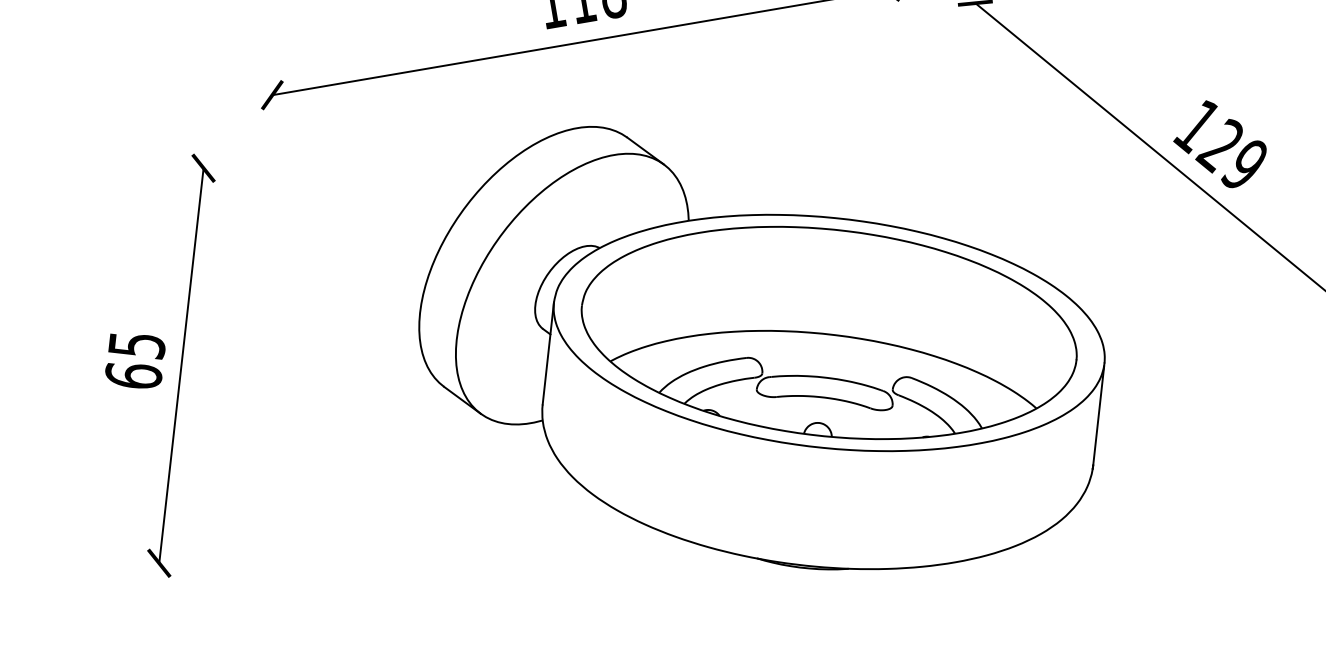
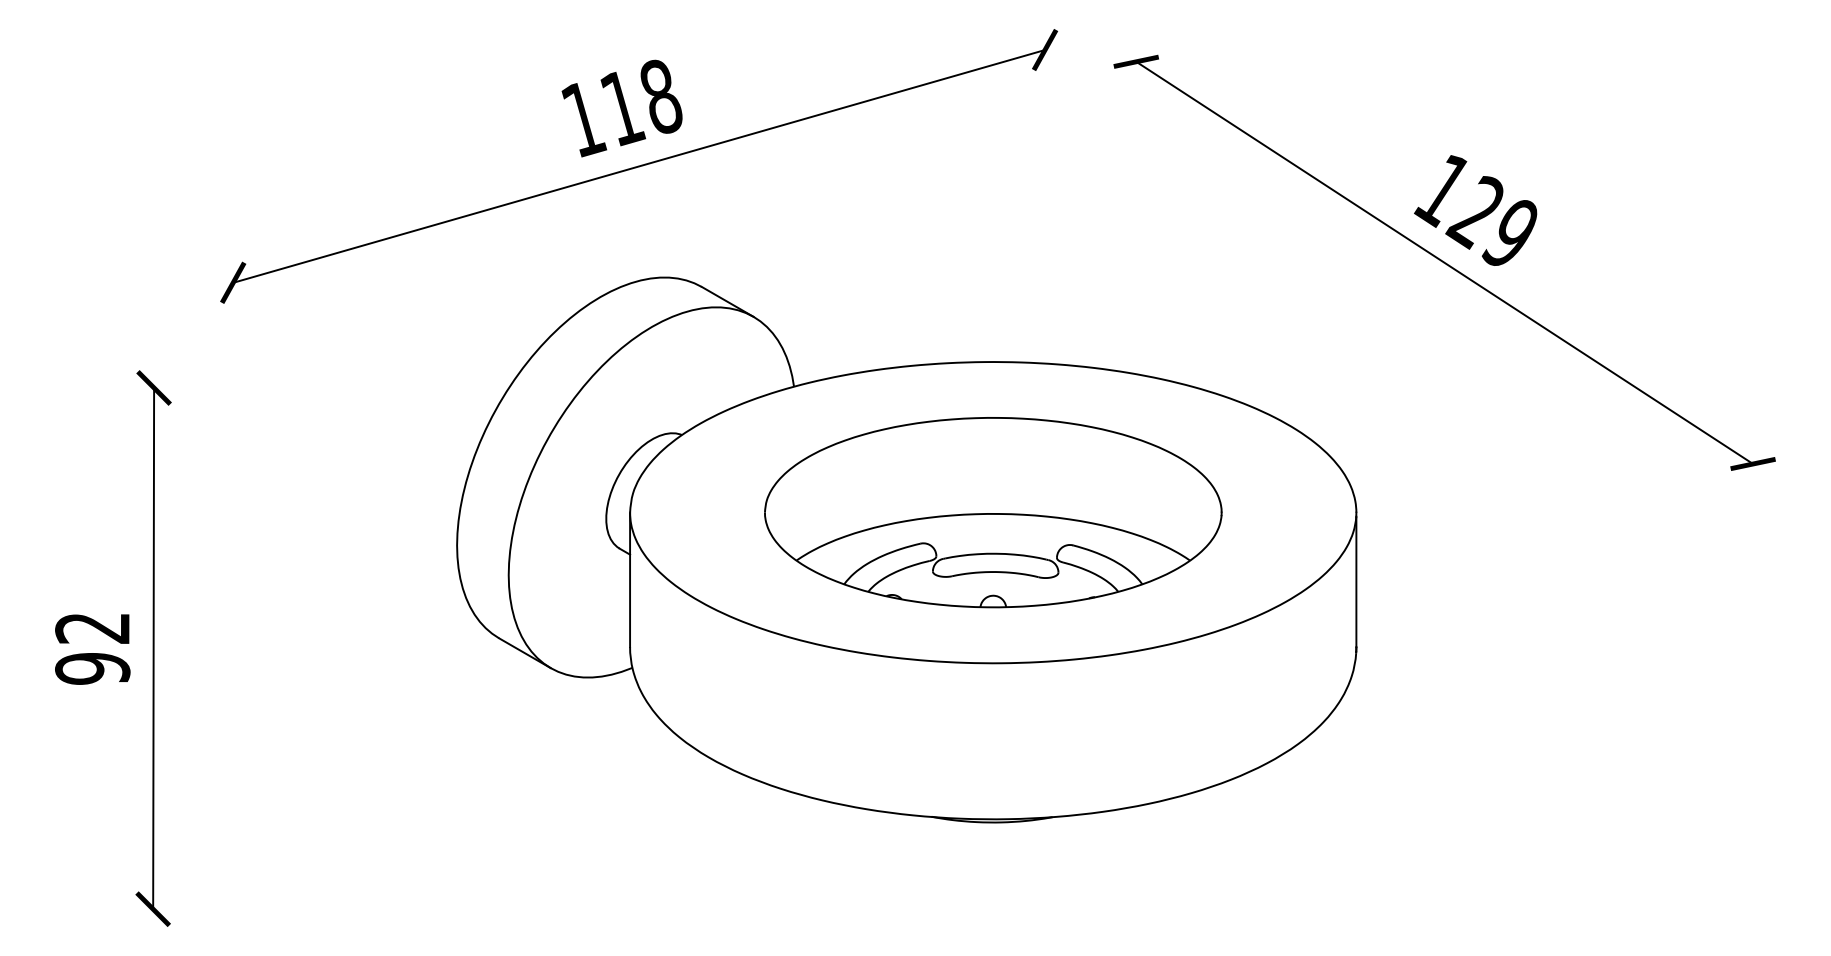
part: (829, 332) -> (993, 512), size x0.7
text: (135, 360) -> (92, 648), 65 -> 92

